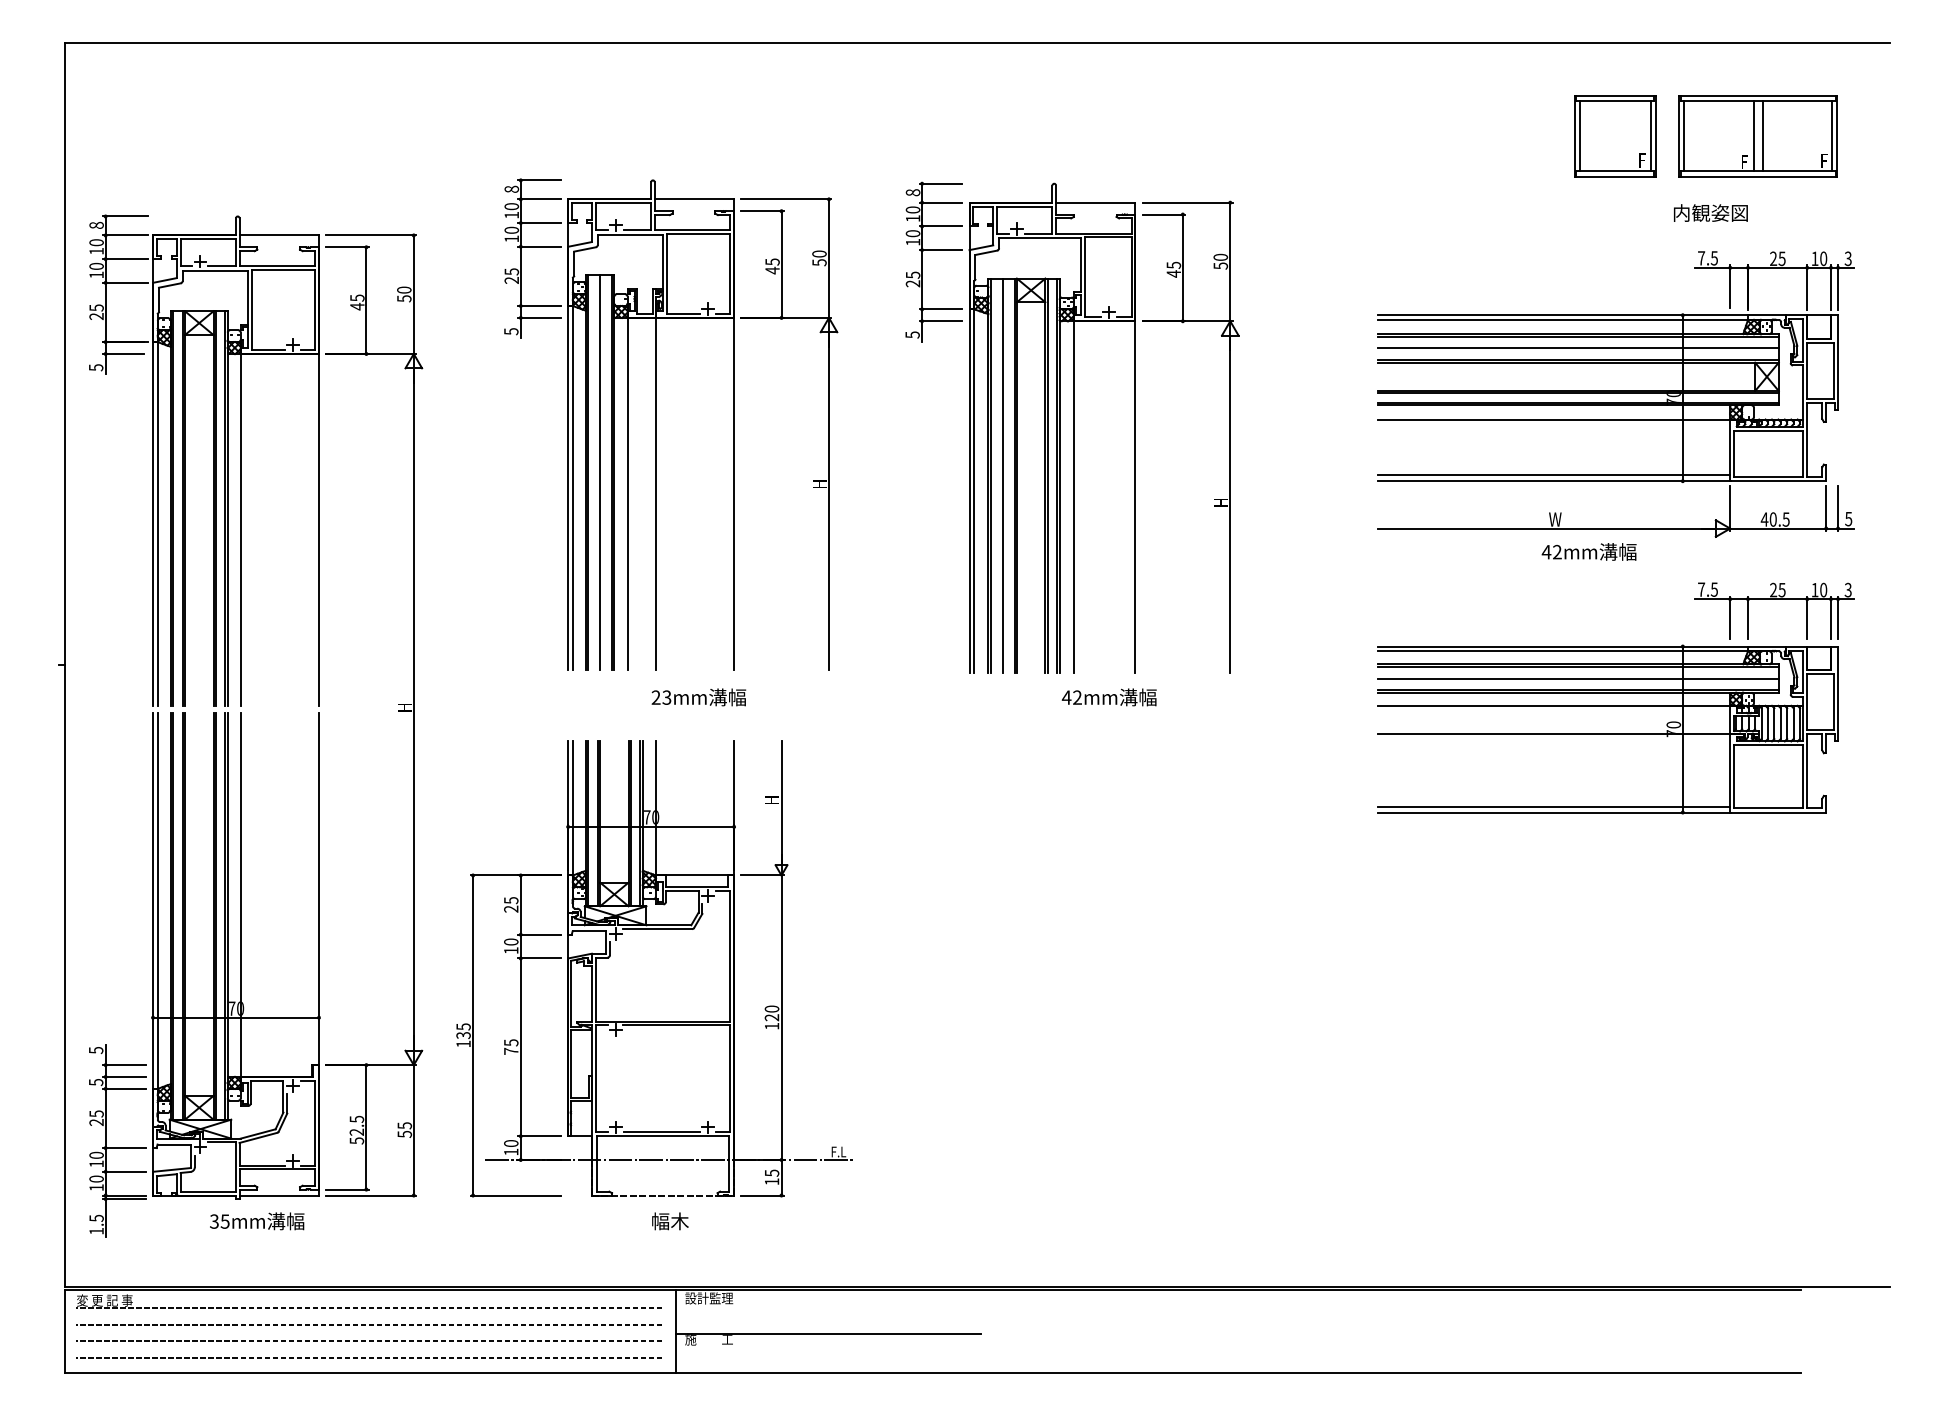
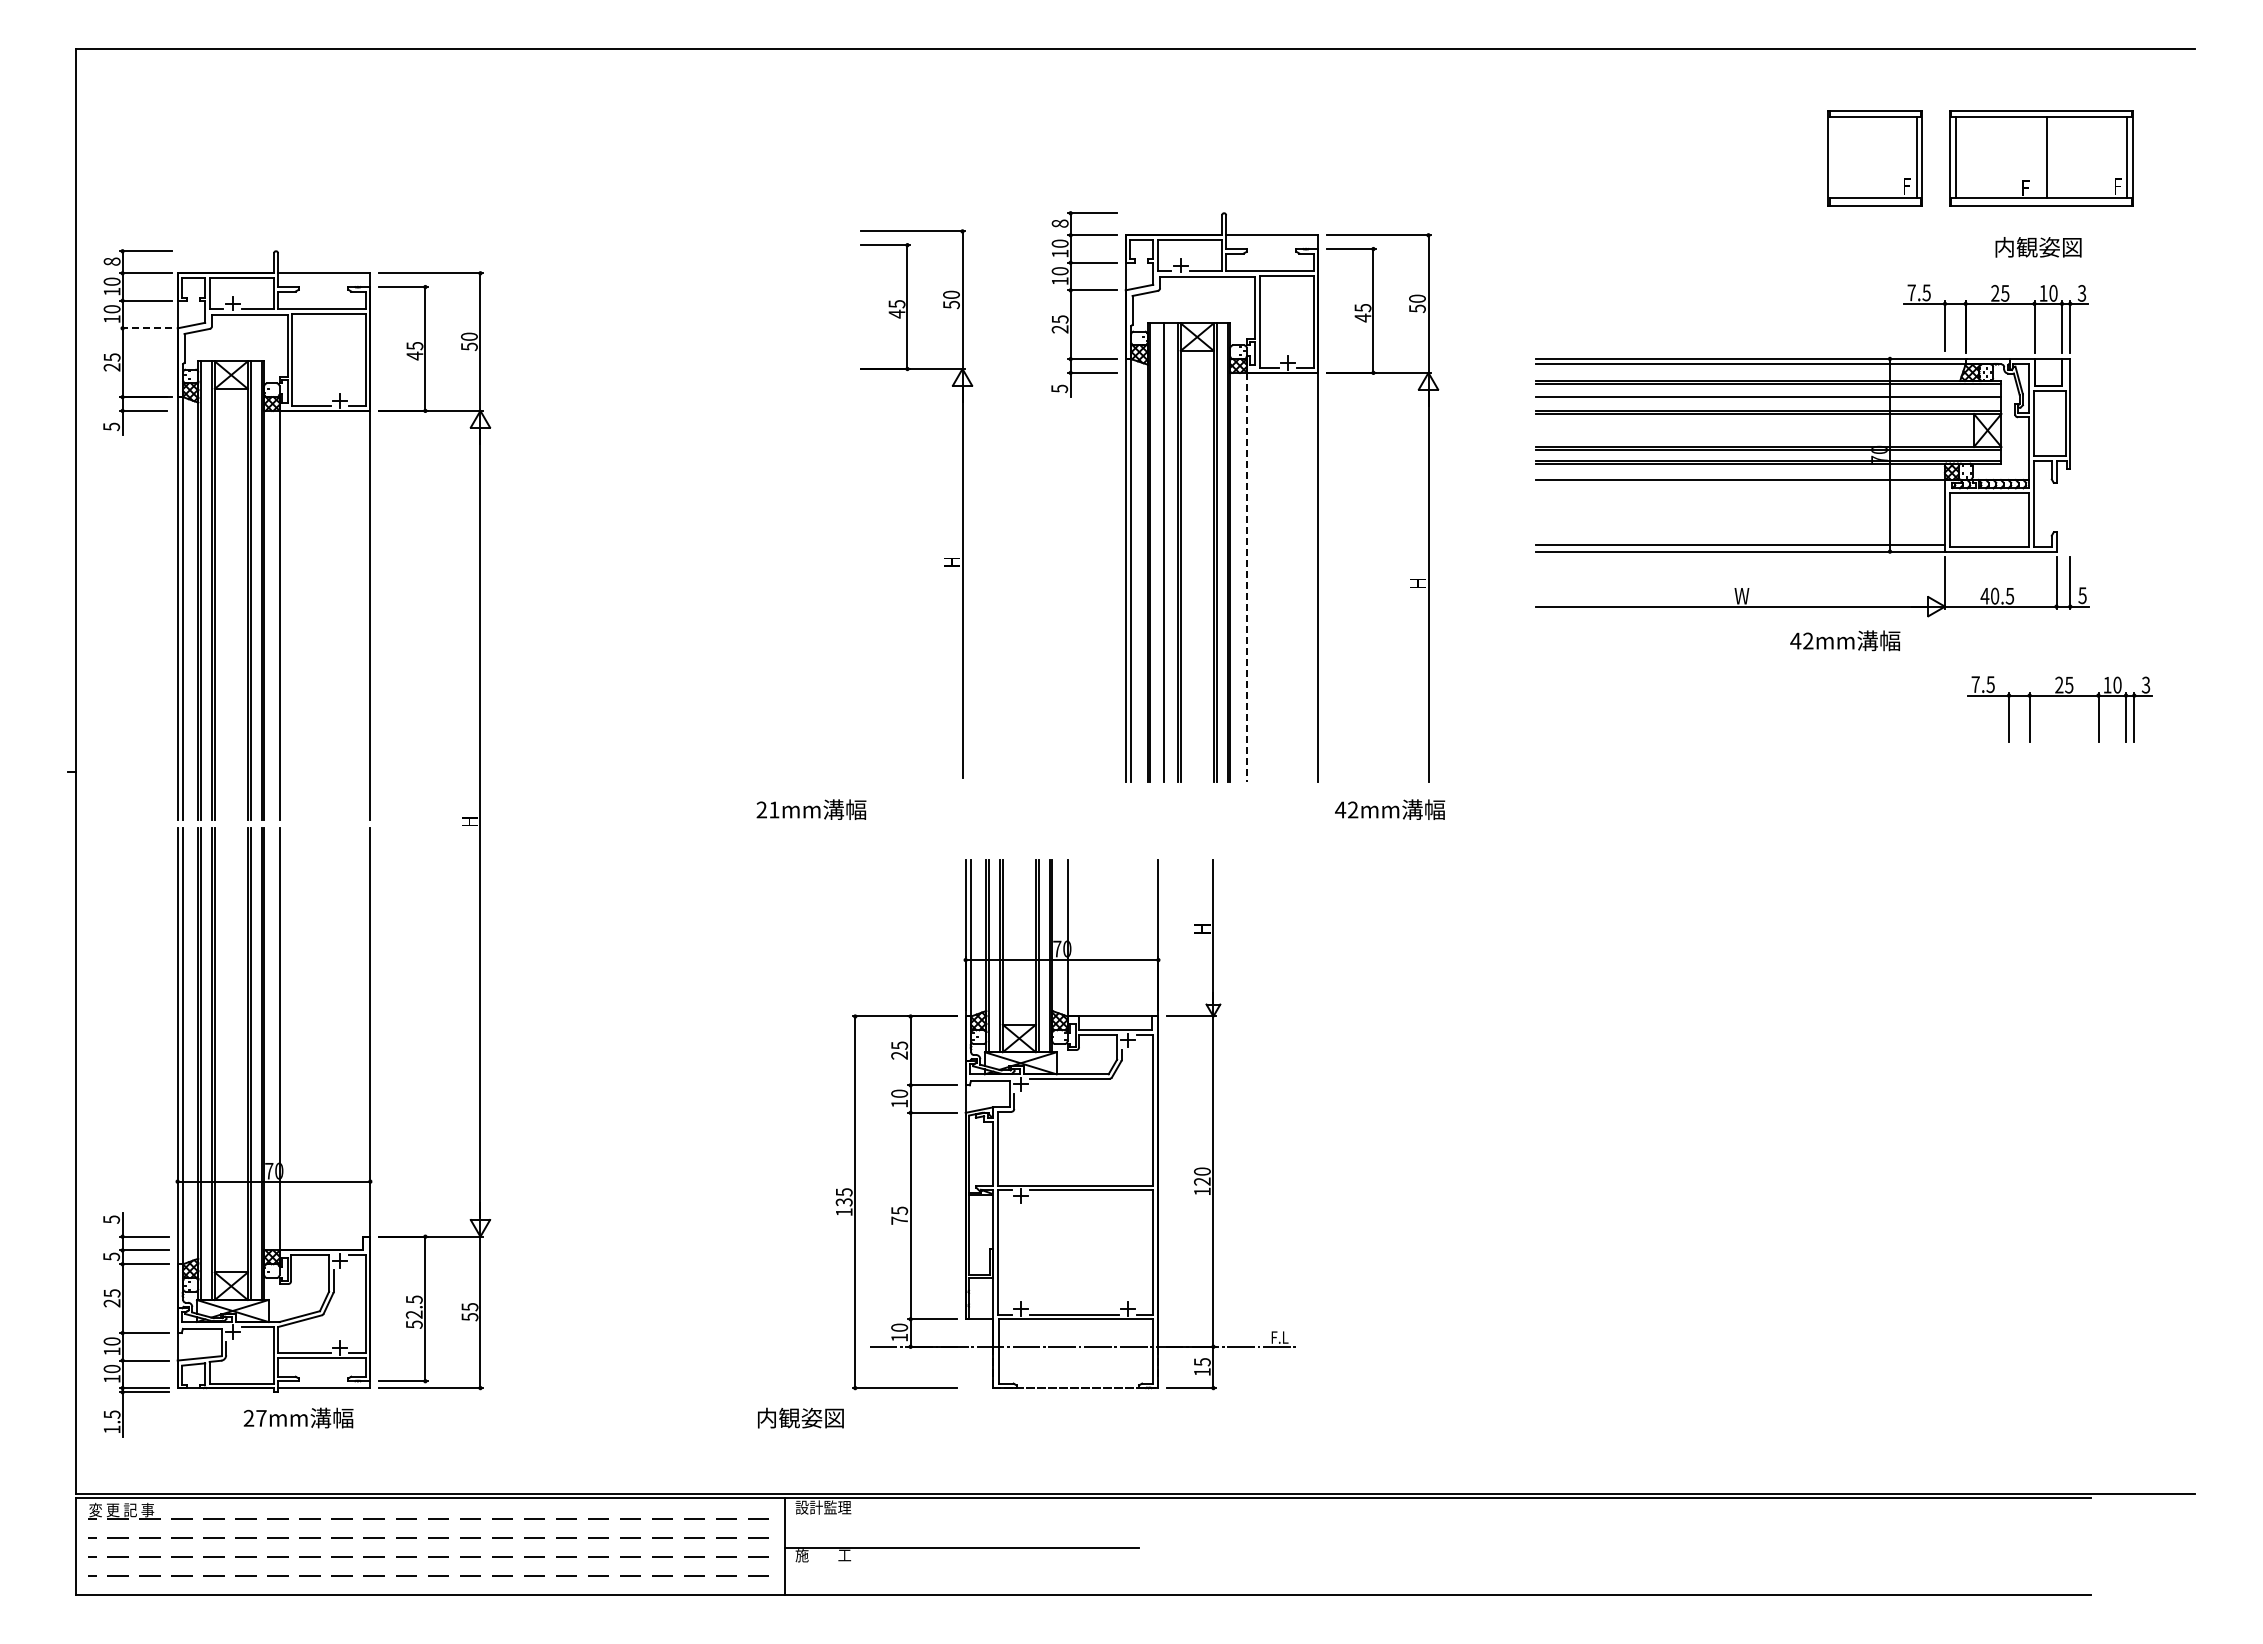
line: (1579, 135) -> (1834, 157), removed
line: (1753, 135) -> (2036, 157), removed
text: (1710, 213) -> (2038, 247), moved
line: (125, 282) -> (145, 328), solid -> dashed
part: (1616, 394) -> (1812, 450), moved
part: (618, 424) -> (718, 492), removed
line: (1073, 497) -> (1246, 577), solid -> dashed
text: (667, 697) -> (774, 809), 23mm -> 21mm
text: (1109, 697) -> (1390, 809), moved
part: (1607, 729) -> (1866, 846), removed
part: (654, 968) -> (1065, 1124), moved
text: (689, 1220) -> (800, 1417), 幅木 -> 内観姿図
text: (219, 1221) -> (254, 1418), 35mm -> 27mm

